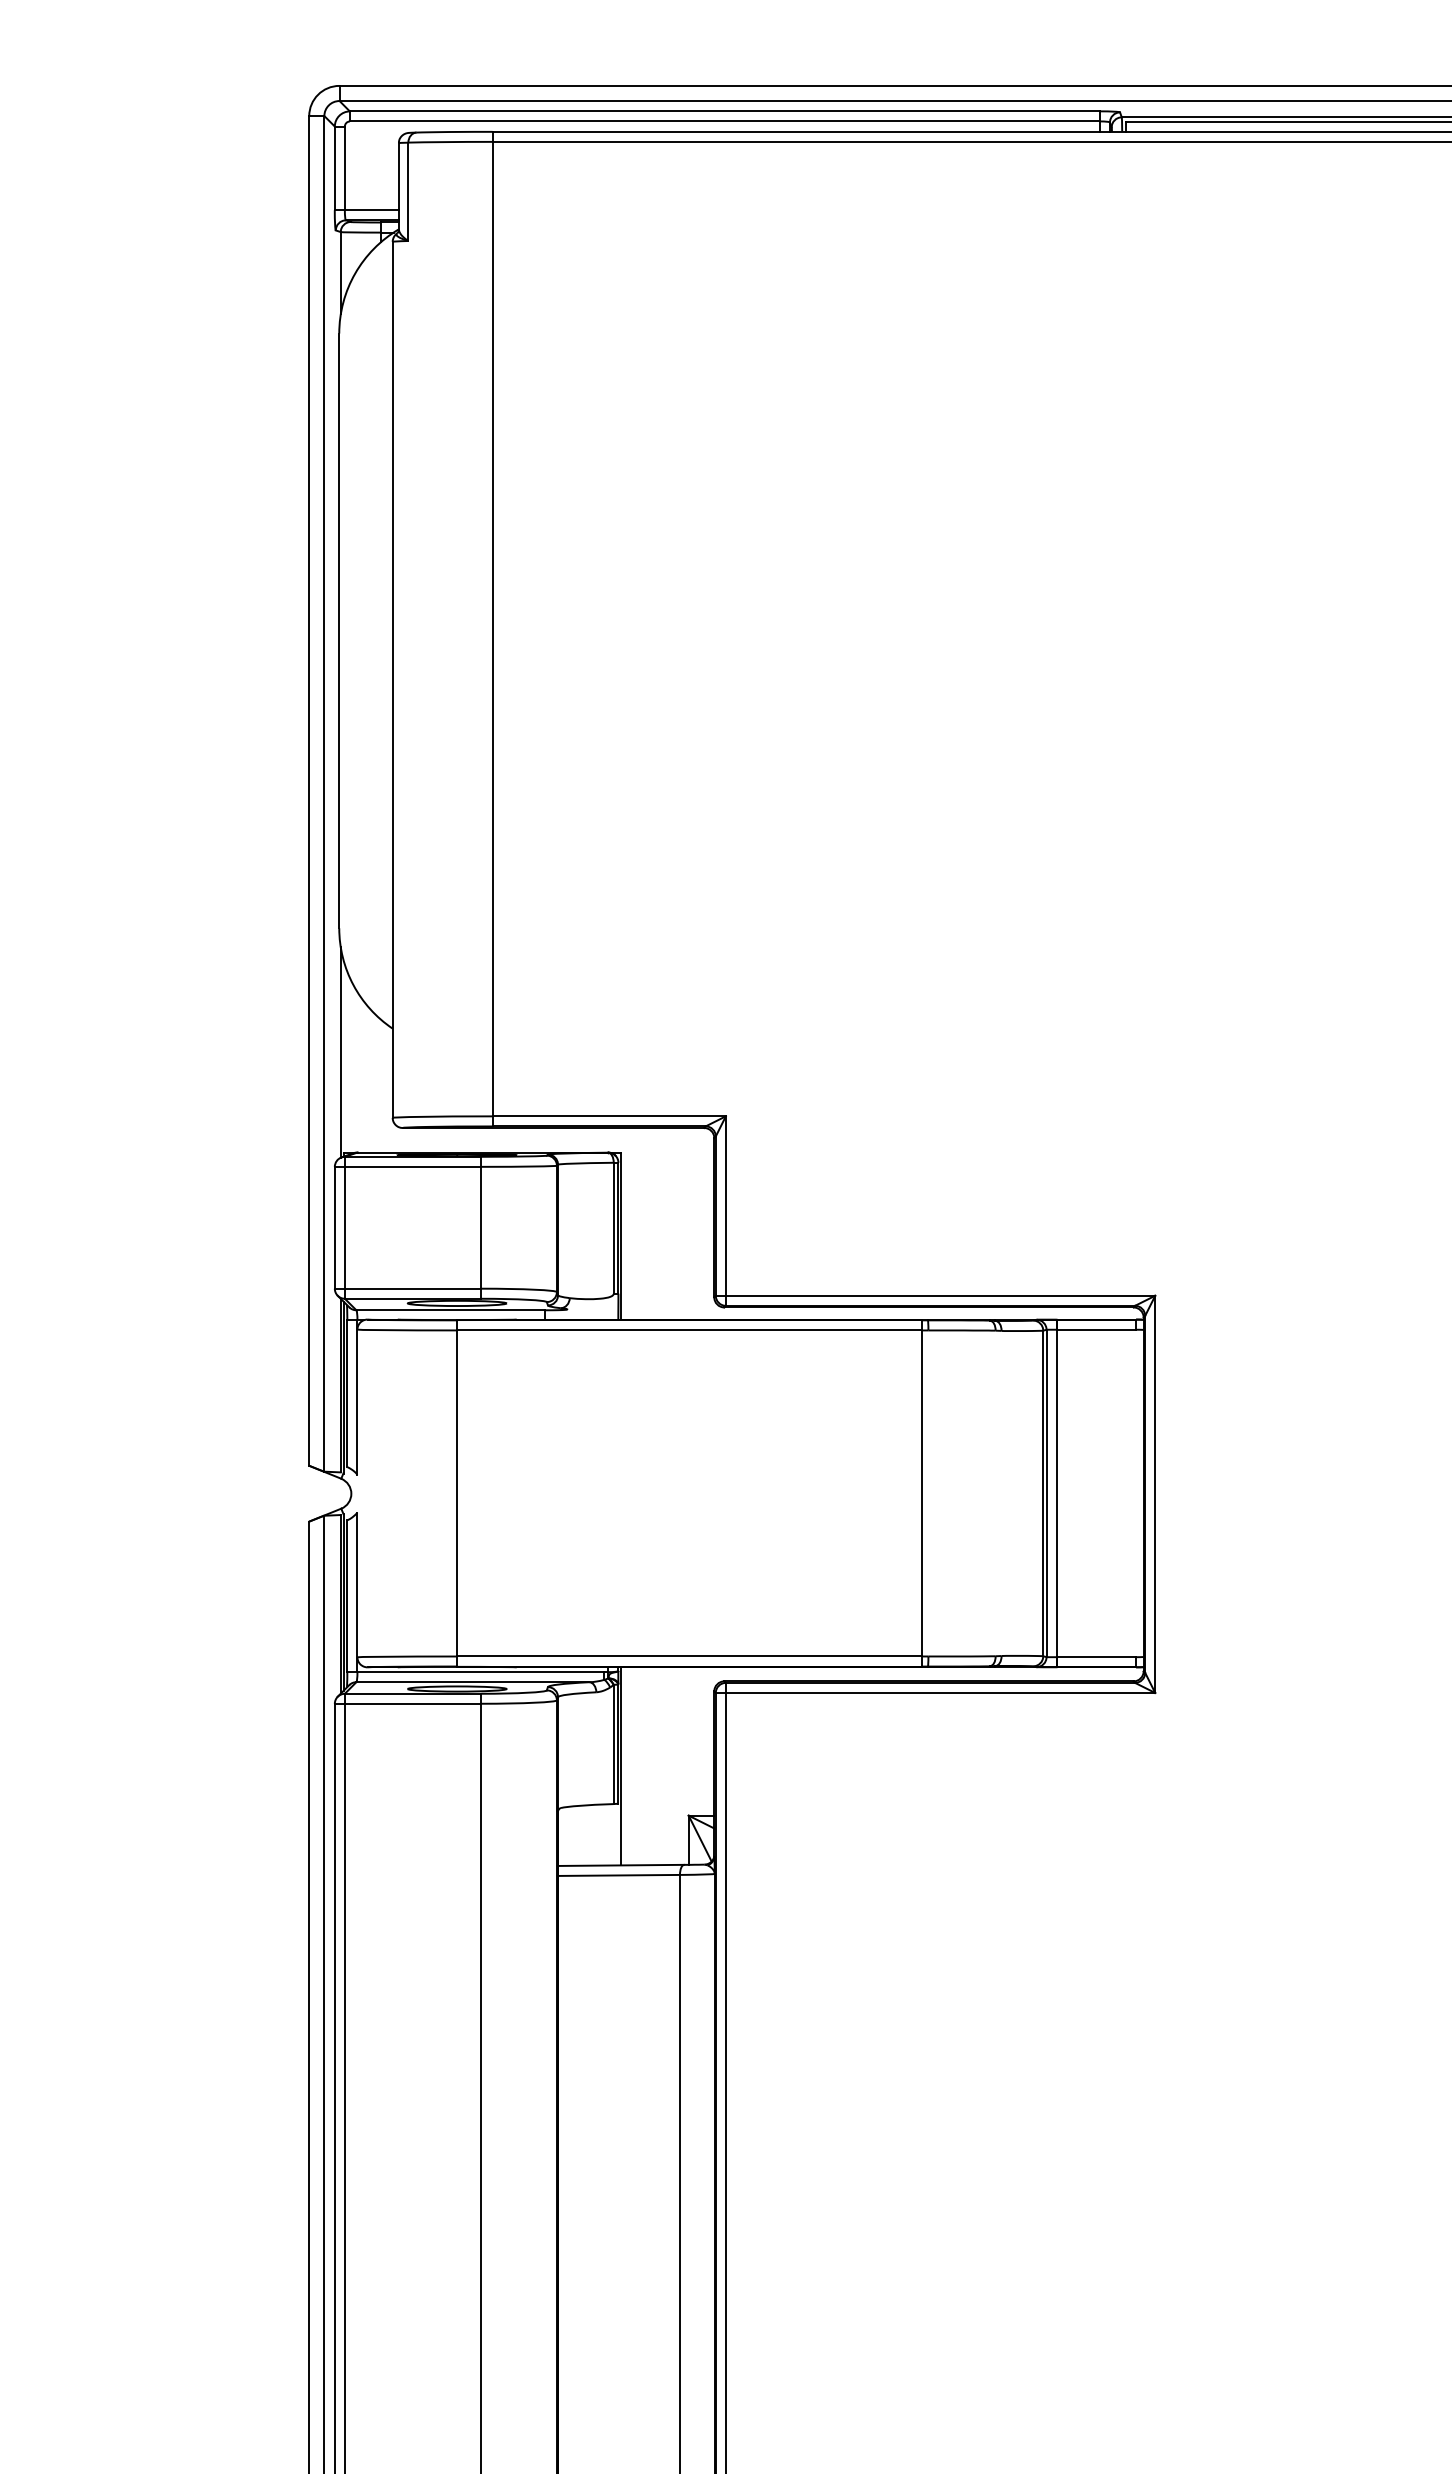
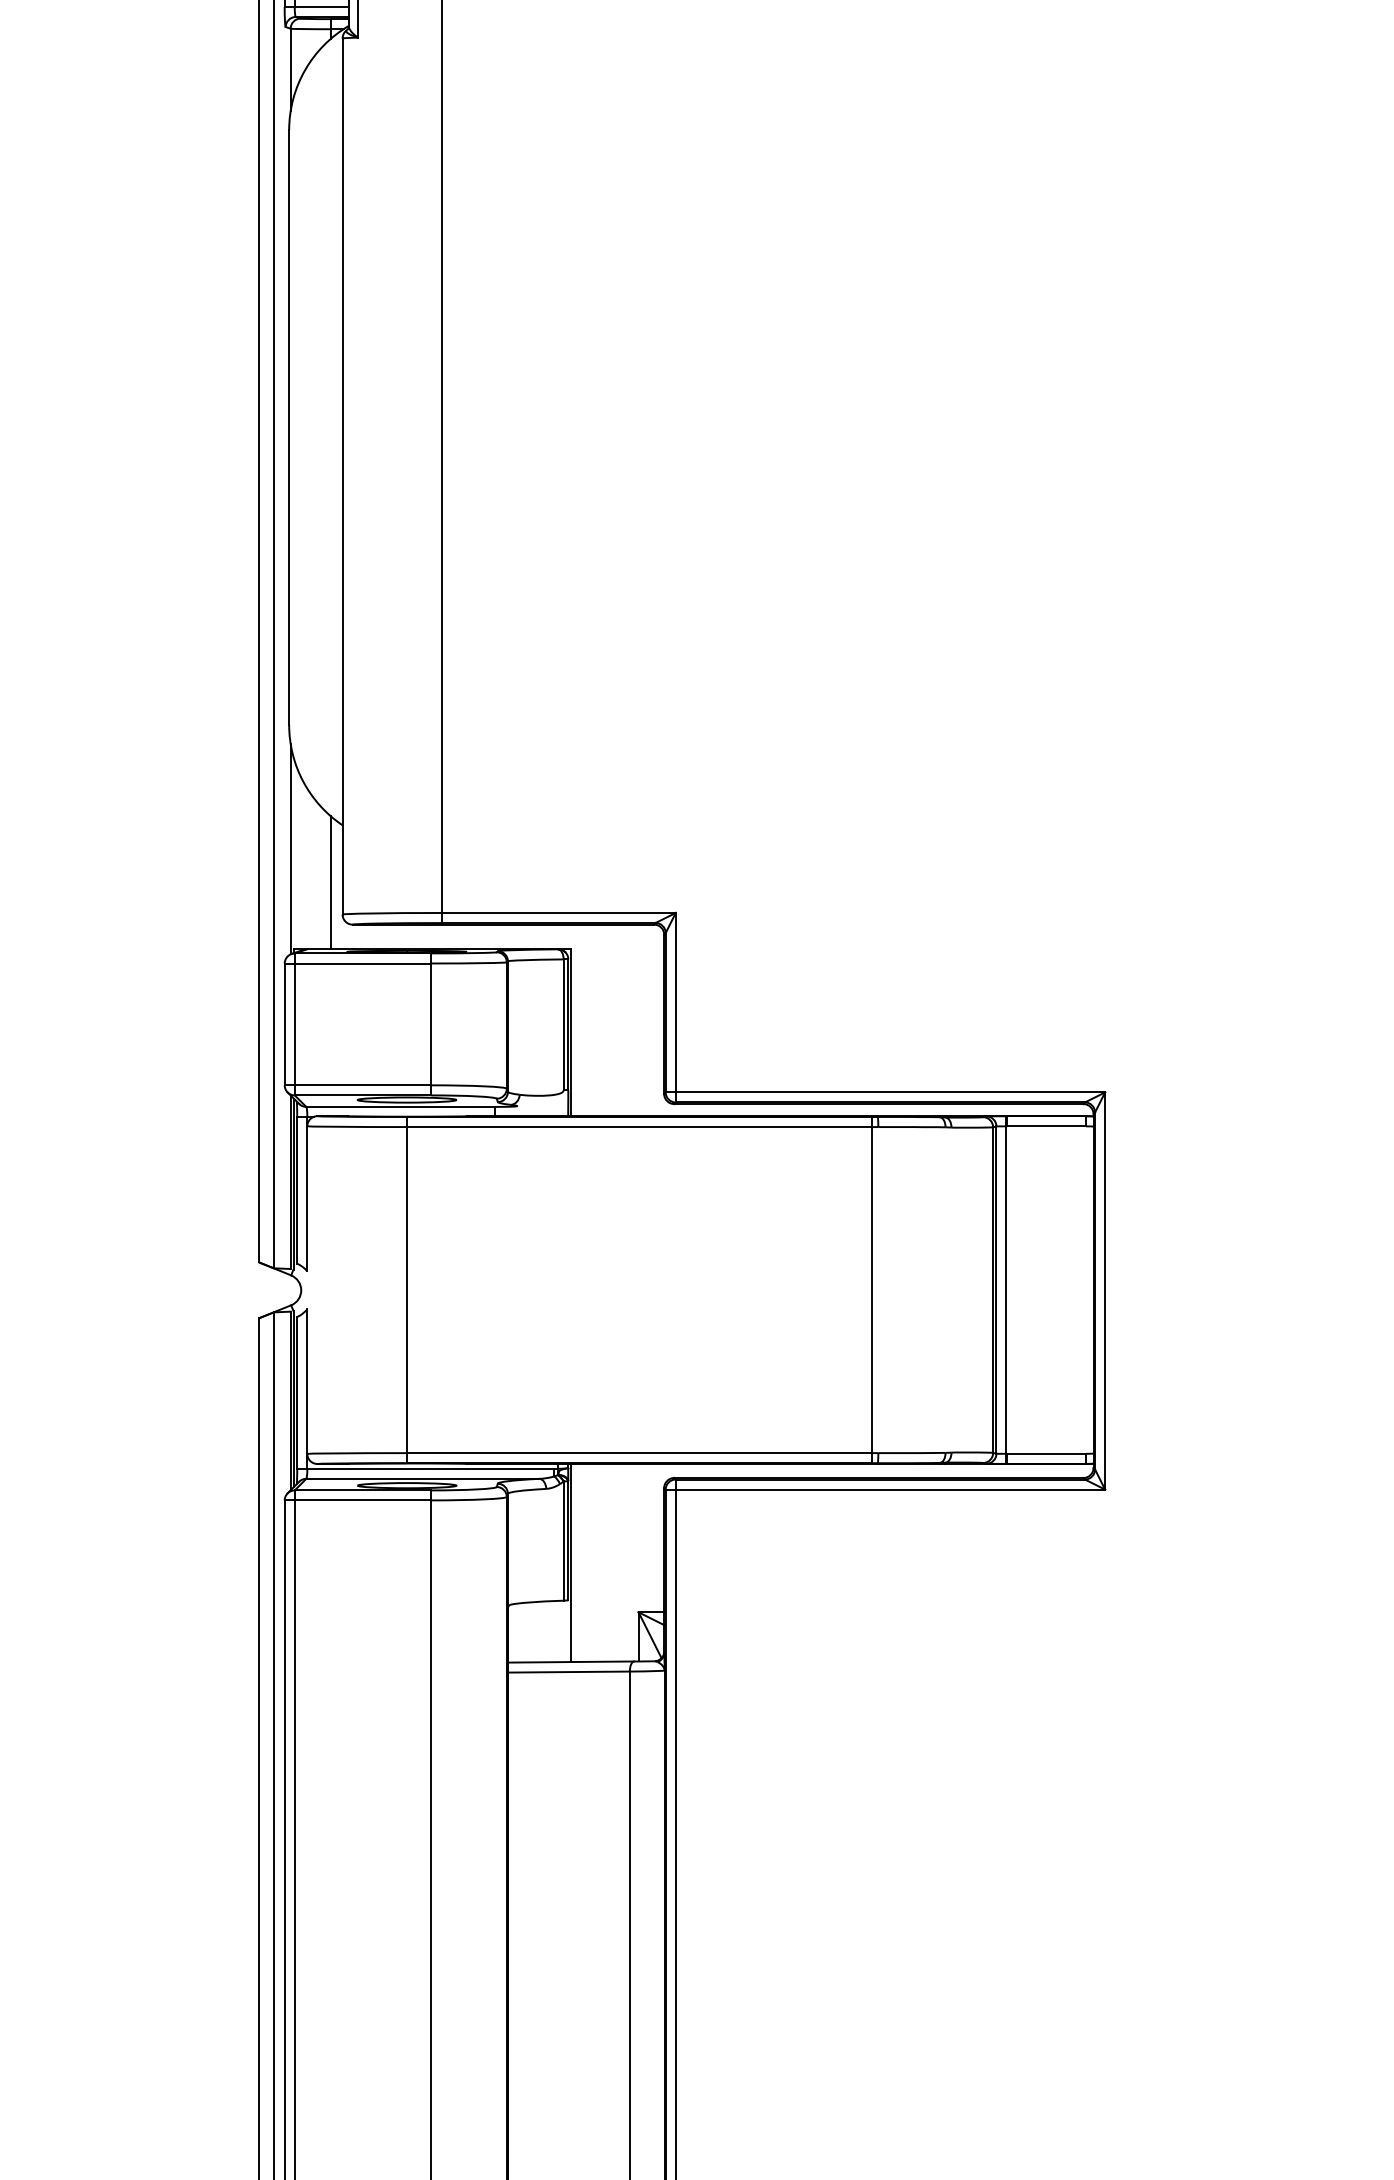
line: (381, 1085) -> (331, 882), added

